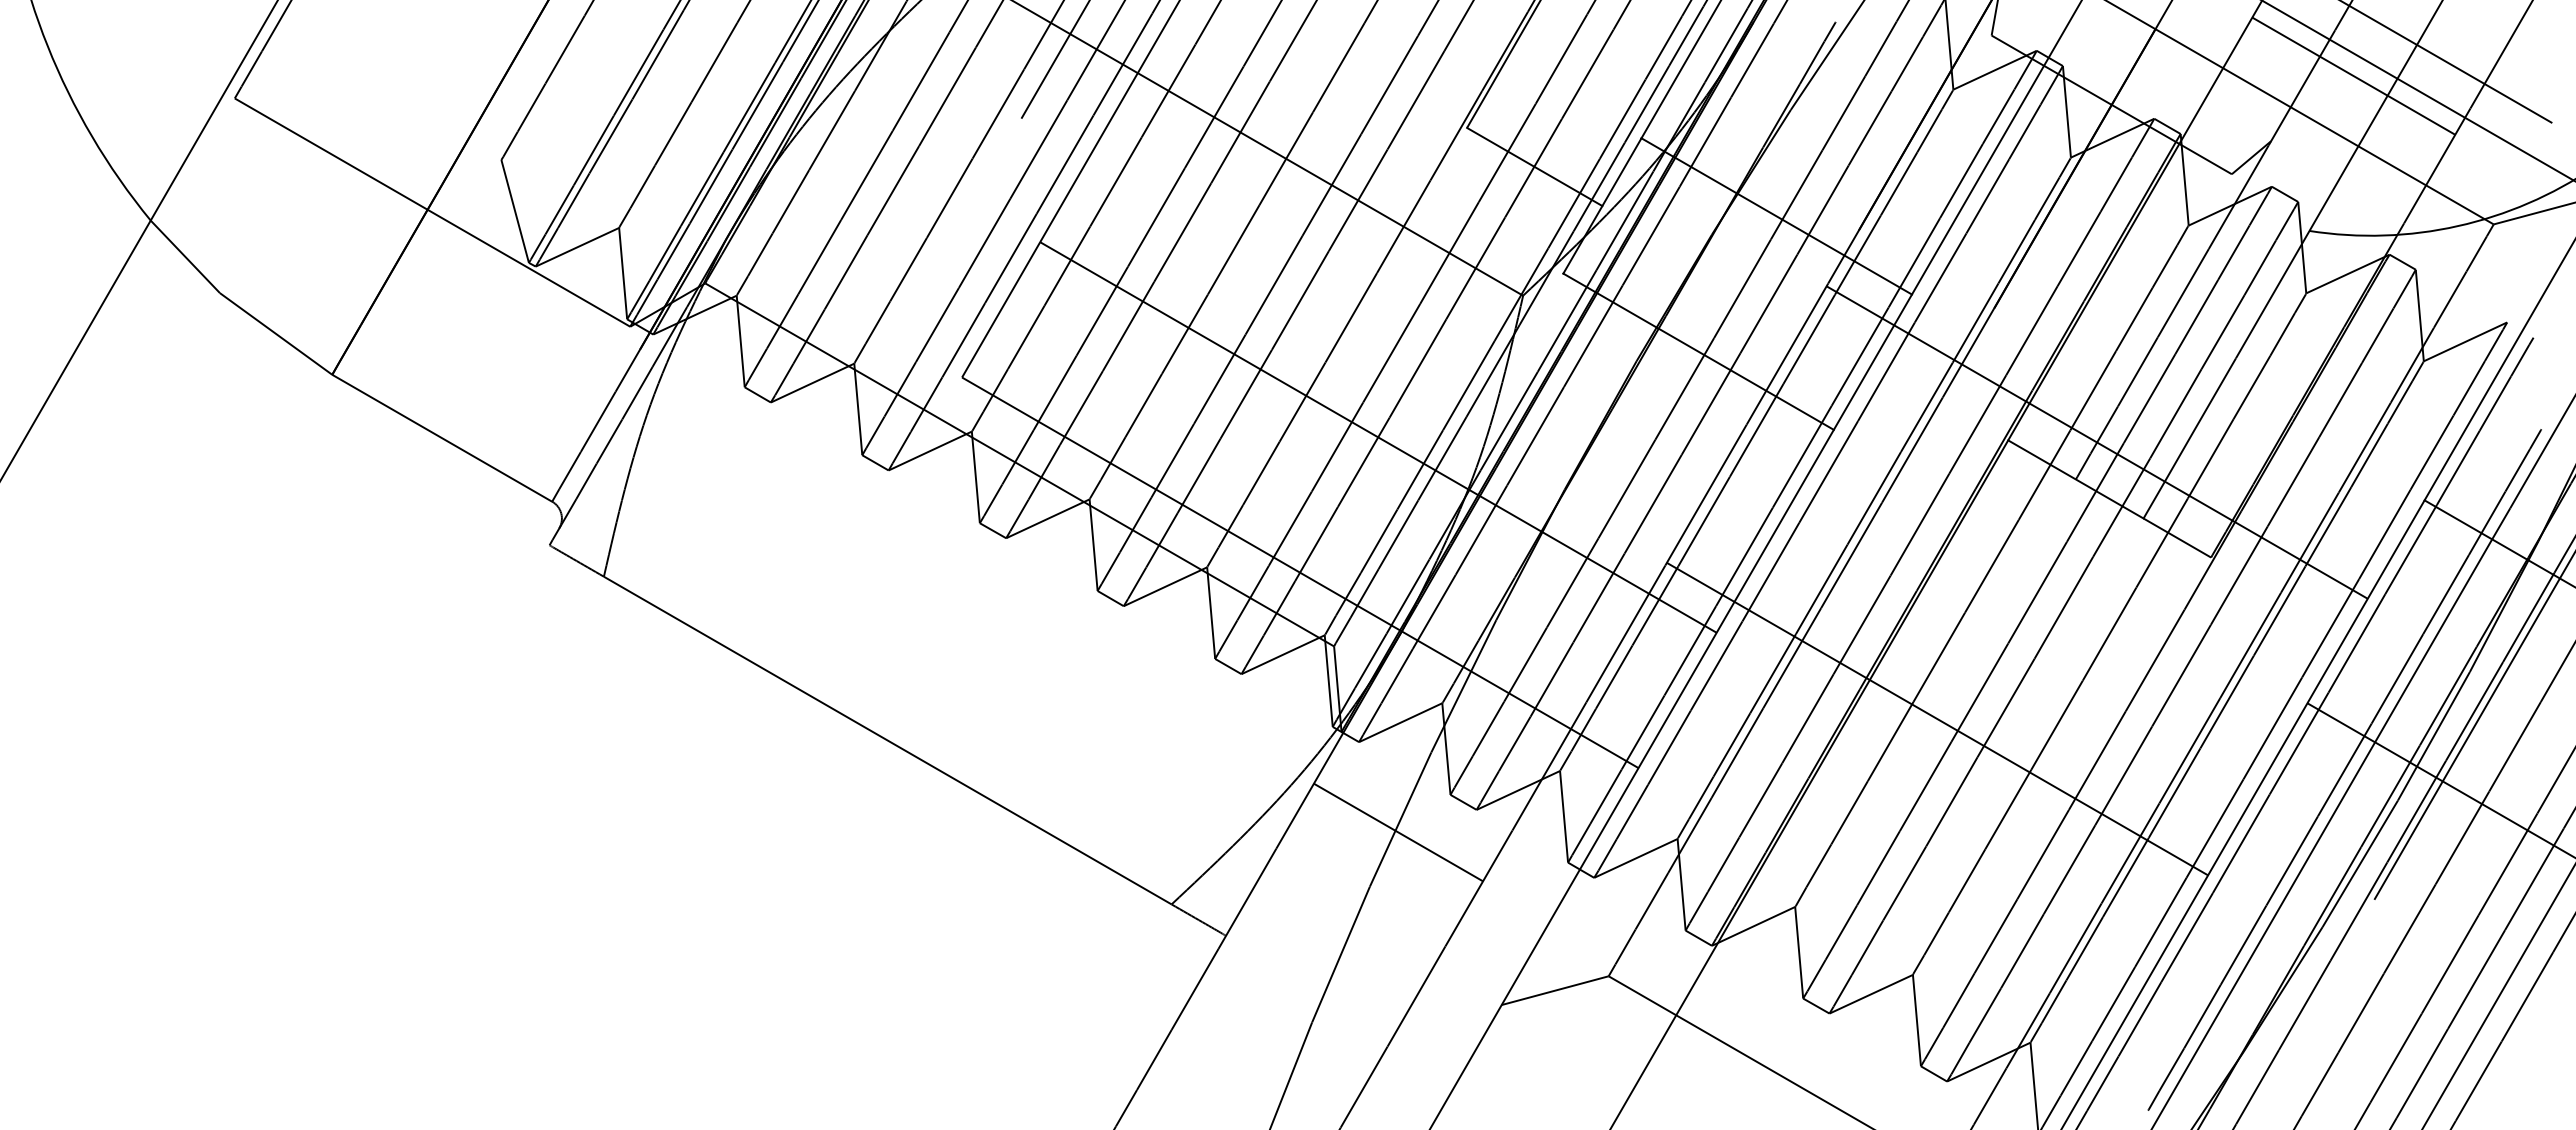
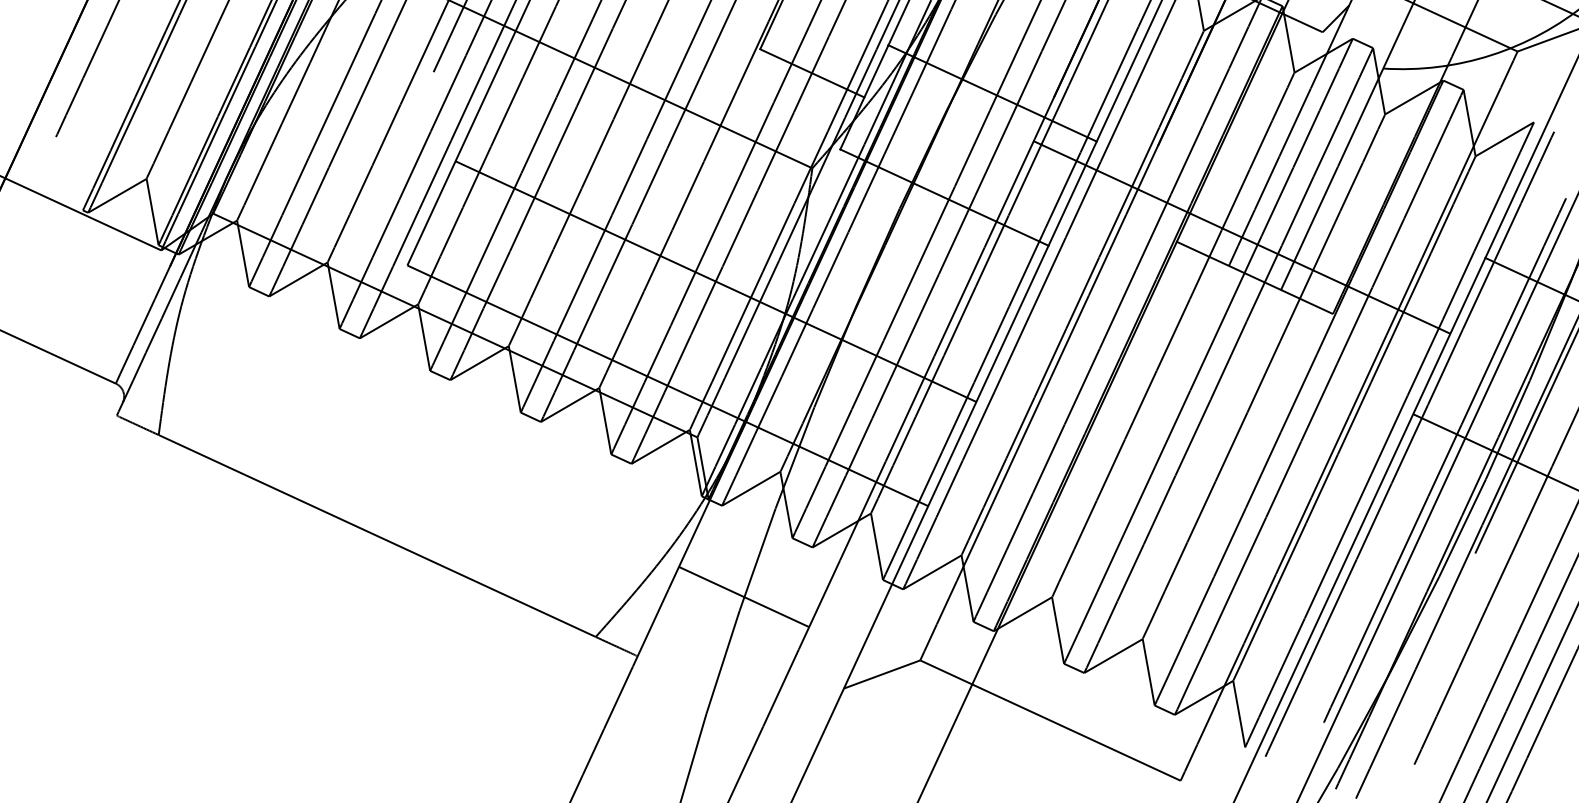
line: (514, 210) -> (68, 173), removed
line: (1937, 718) -> (1143, 449), removed
line: (1398, 832) -> (743, 596), moved

